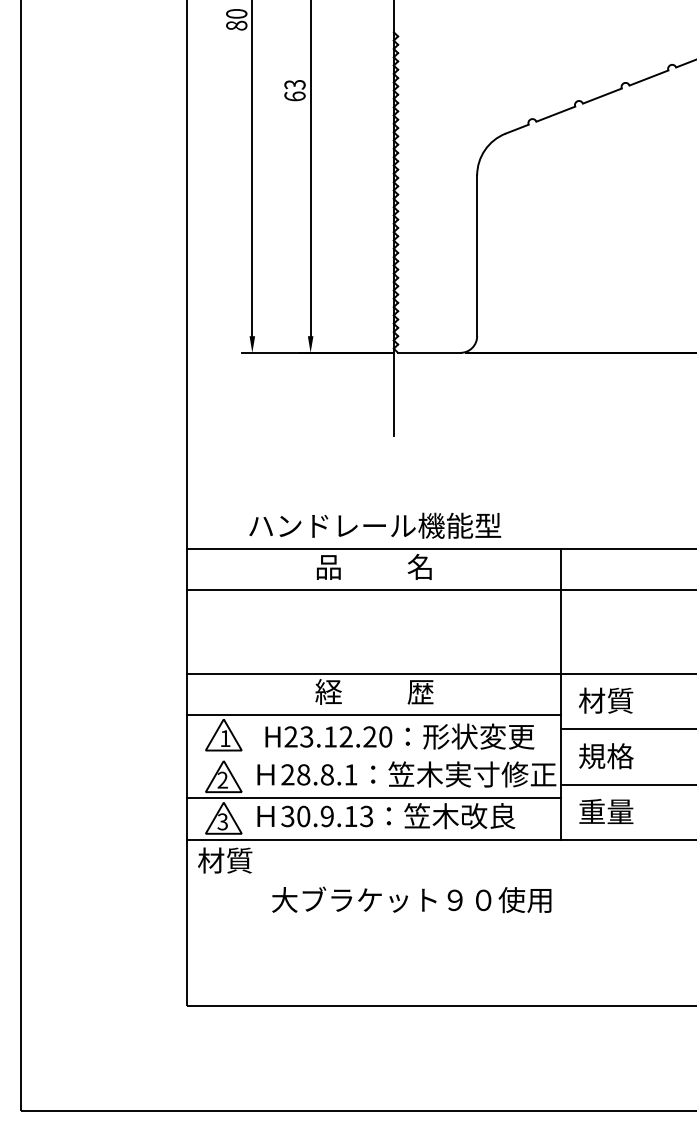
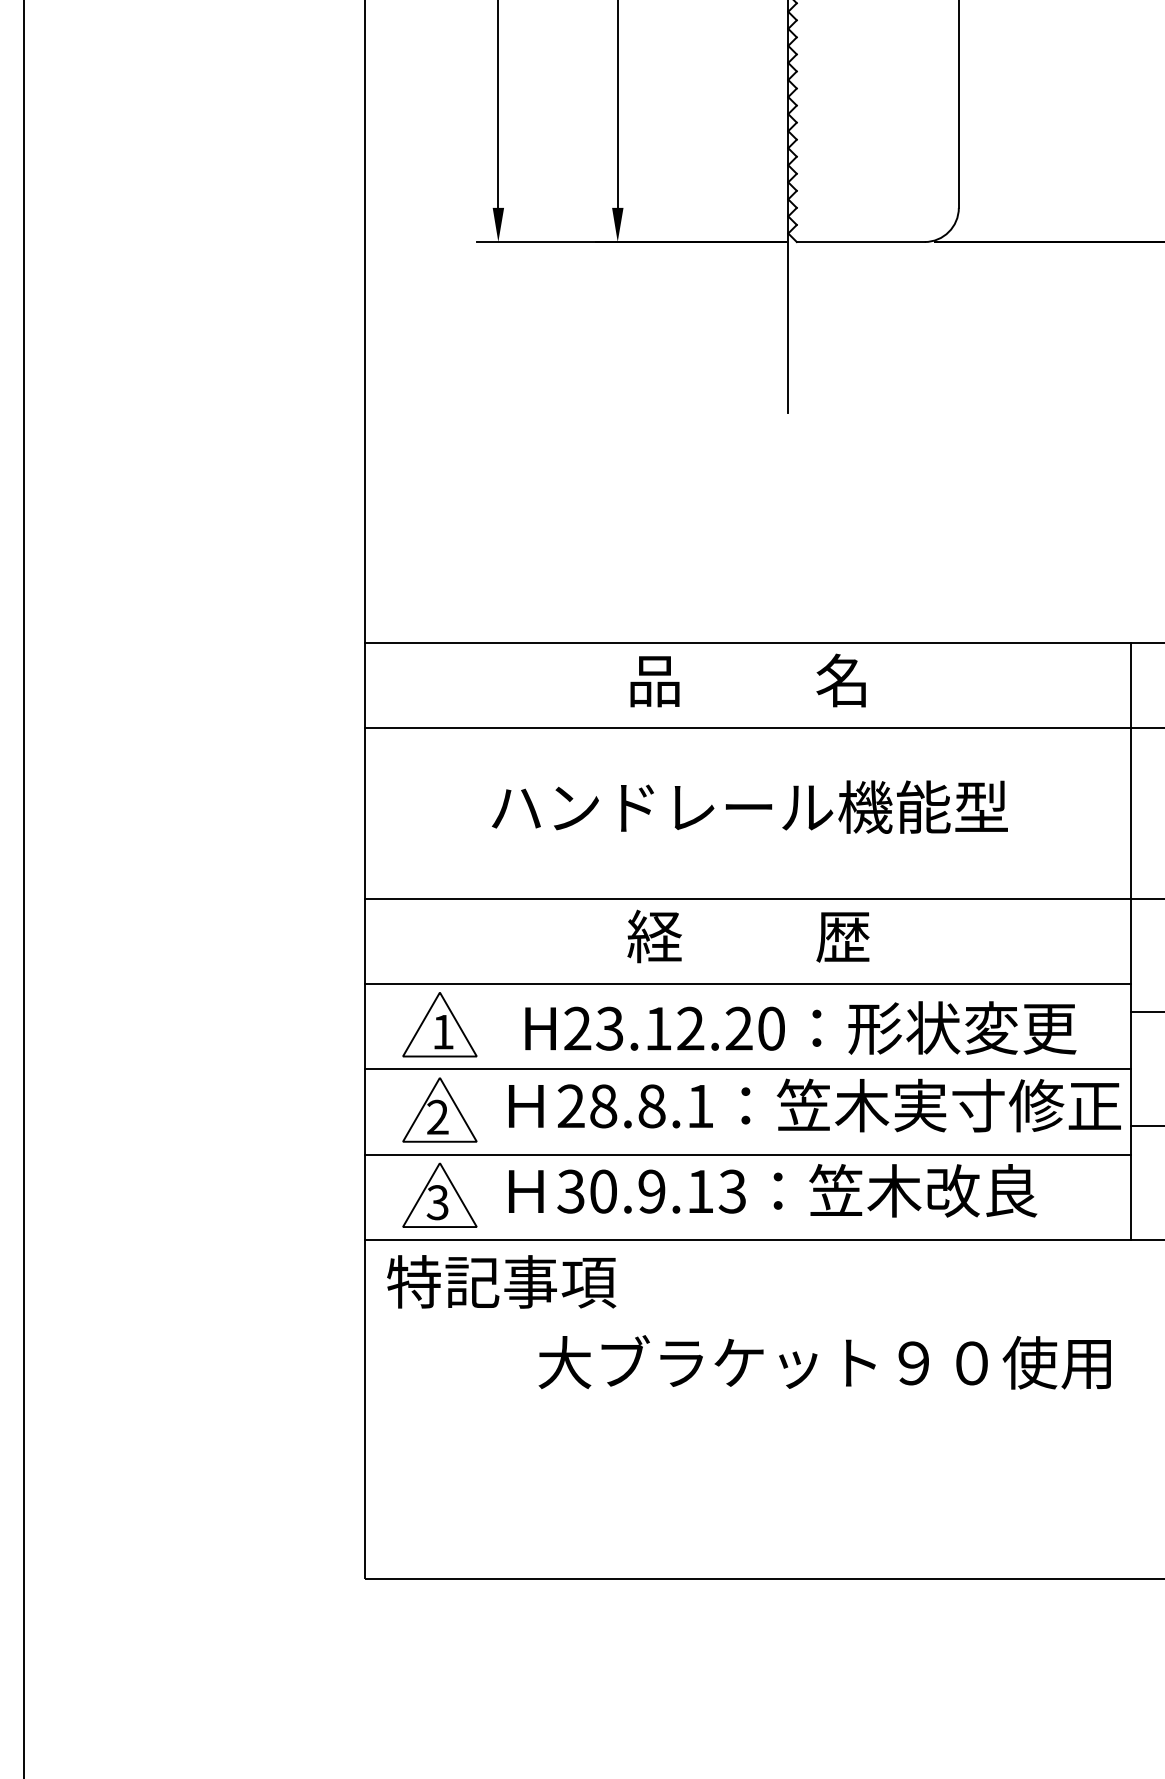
text: (375, 525) -> (750, 806), moved
line: (374, 756) -> (748, 1068), added
text: (253, 860) -> (500, 1281), 材質 -> 特記事項

